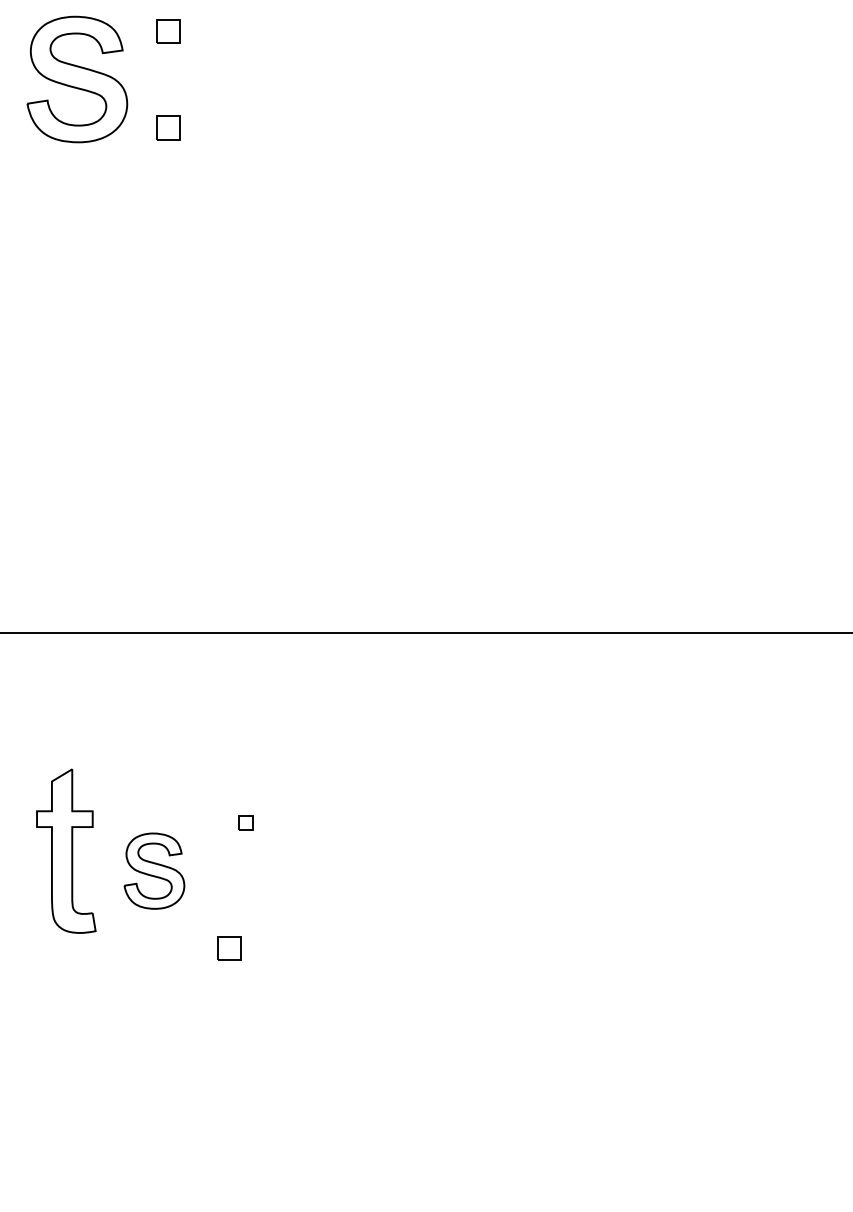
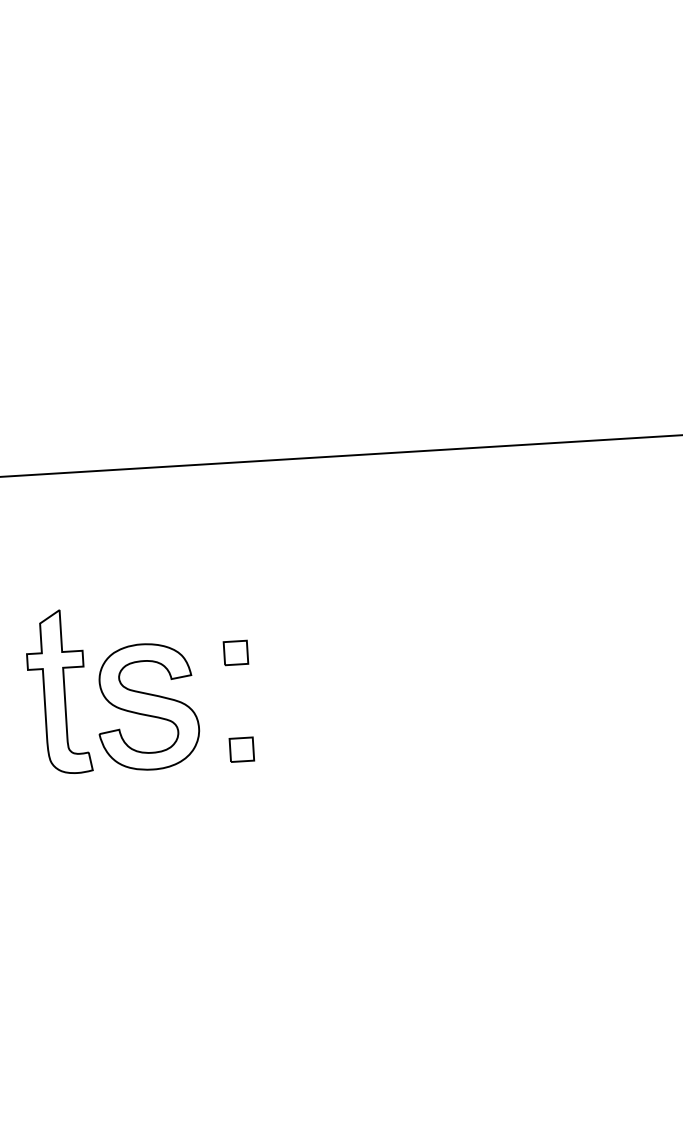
part: (245, 822) -> (235, 652), size x1.67
part: (154, 870) -> (147, 706), size x1.67
part: (229, 948) -> (241, 749), moved

